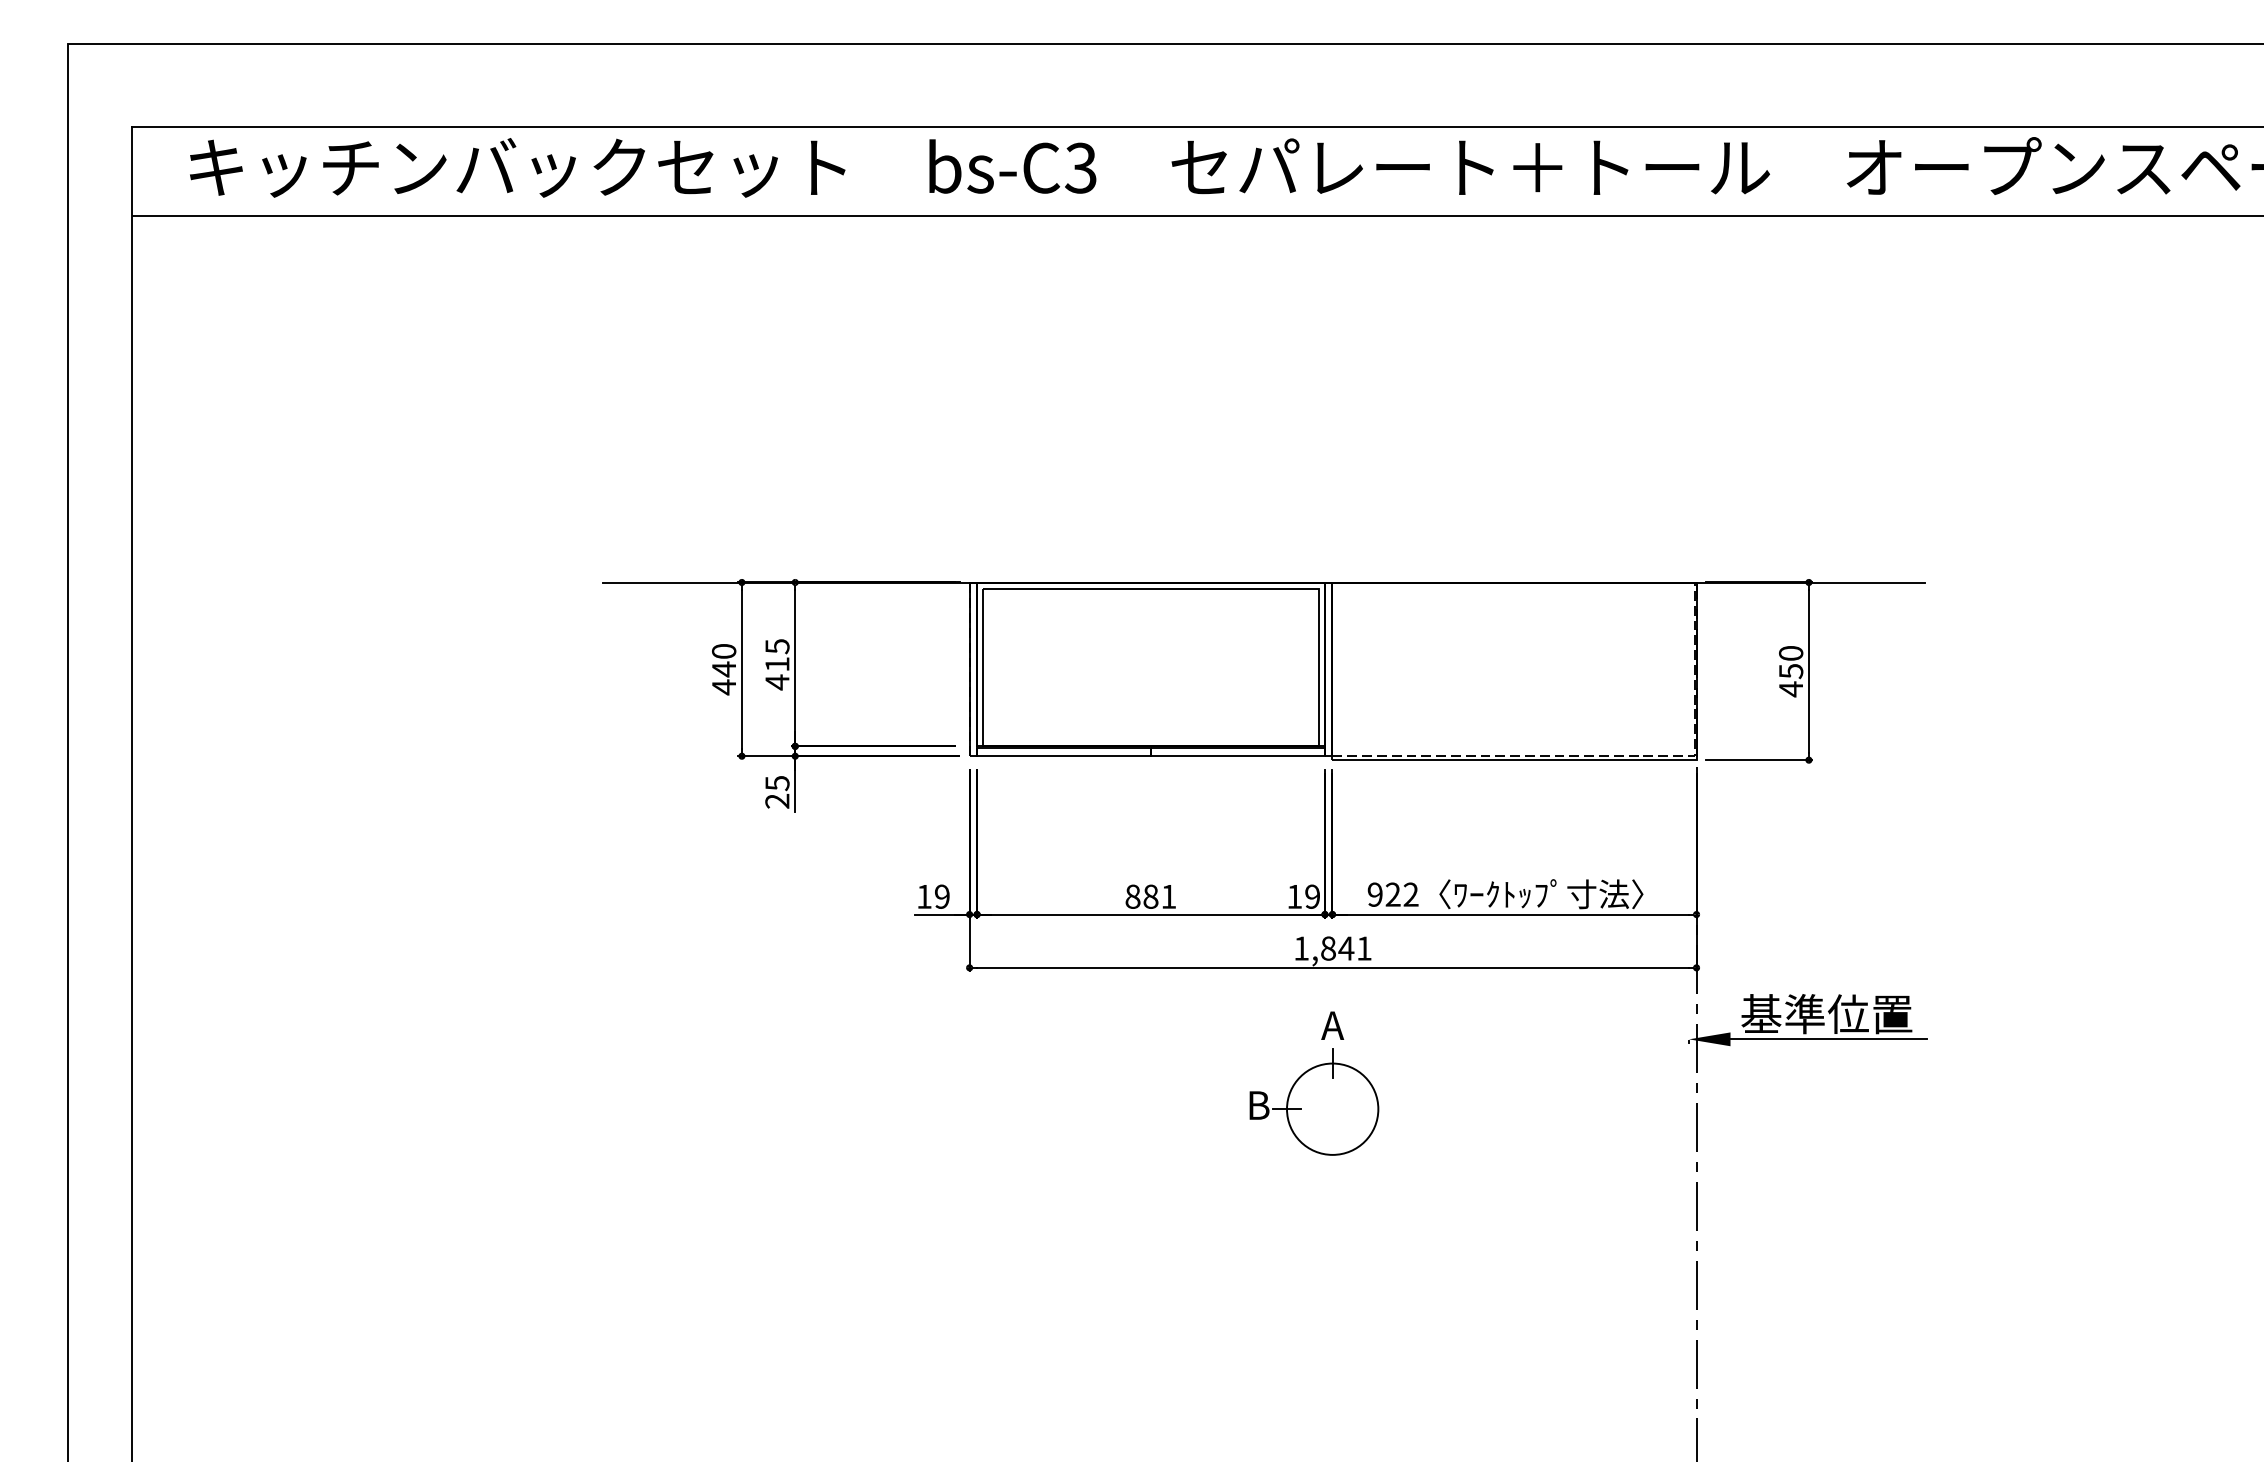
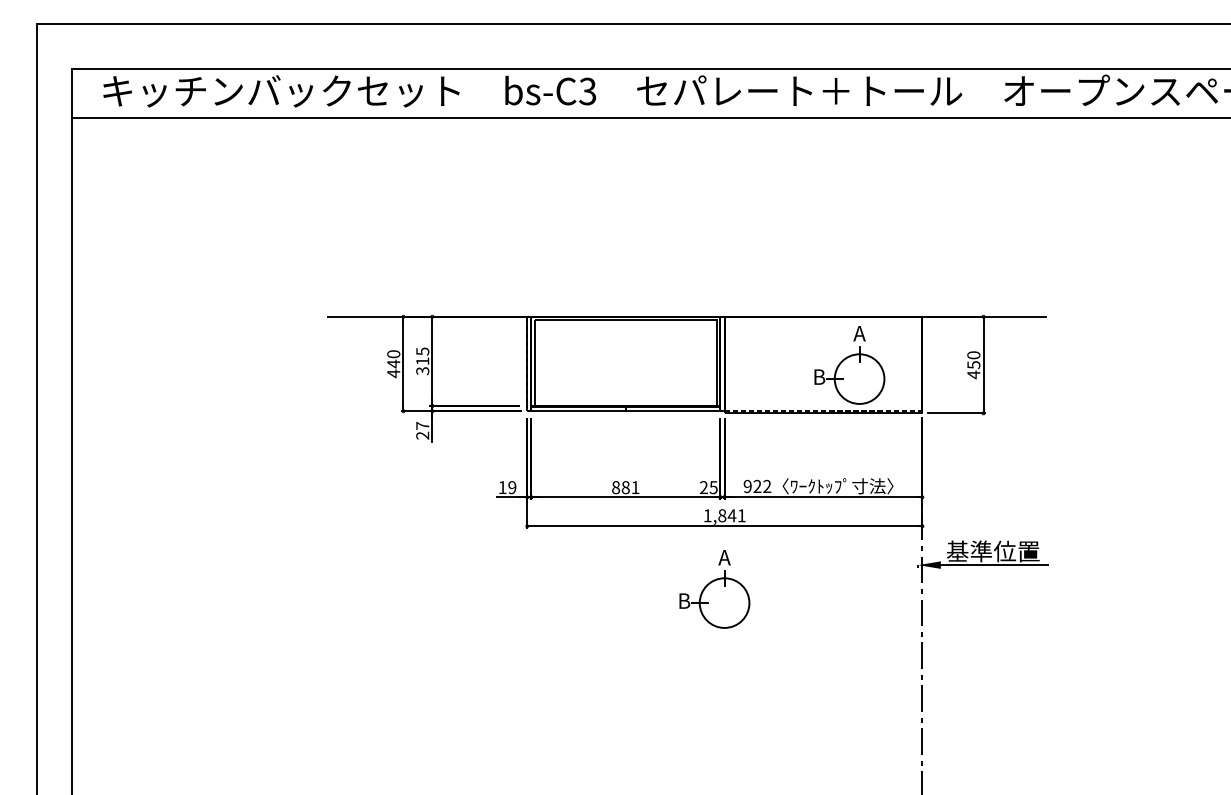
part: (1562, 672) -> (849, 365), added
text: (776, 681) -> (422, 370), 415 -> 315
text: (776, 784) -> (422, 426), 25 -> 27
text: (1303, 896) -> (708, 487), 19 -> 25

